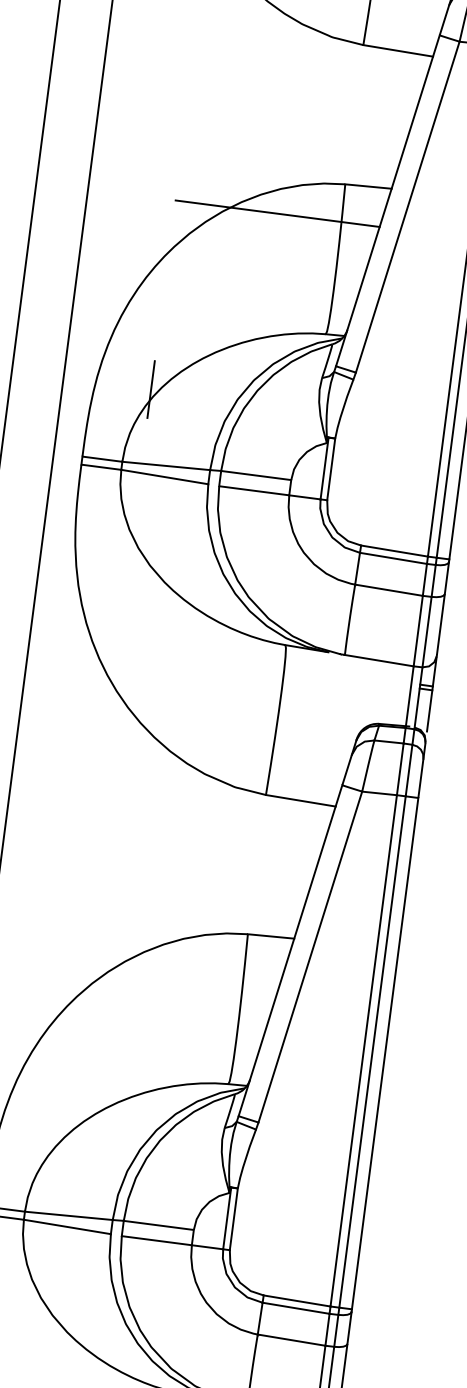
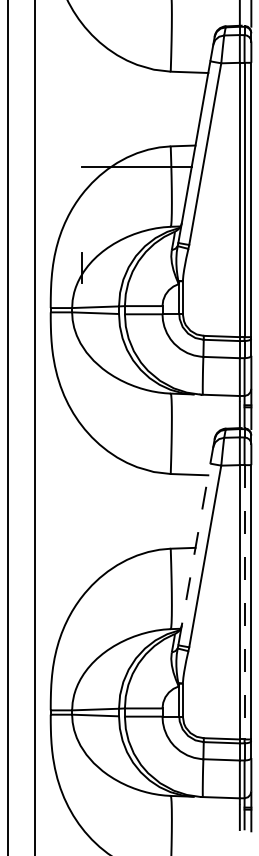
line: (291, 948) -> (194, 553), solid -> dashed
line: (372, 1052) -> (244, 602), solid -> dashed

